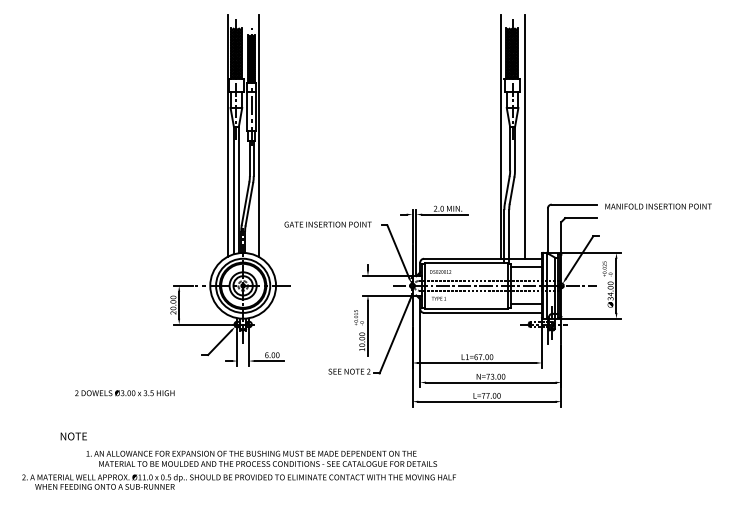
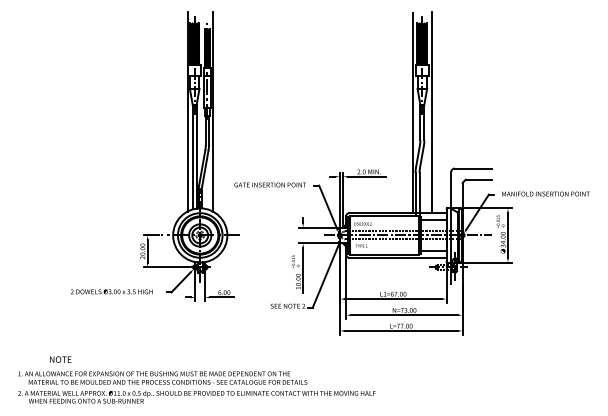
text: (658, 206) -> (545, 193), moved
text: (124, 393) -> (111, 292), moved
text: (261, 458) -> (162, 377), moved

